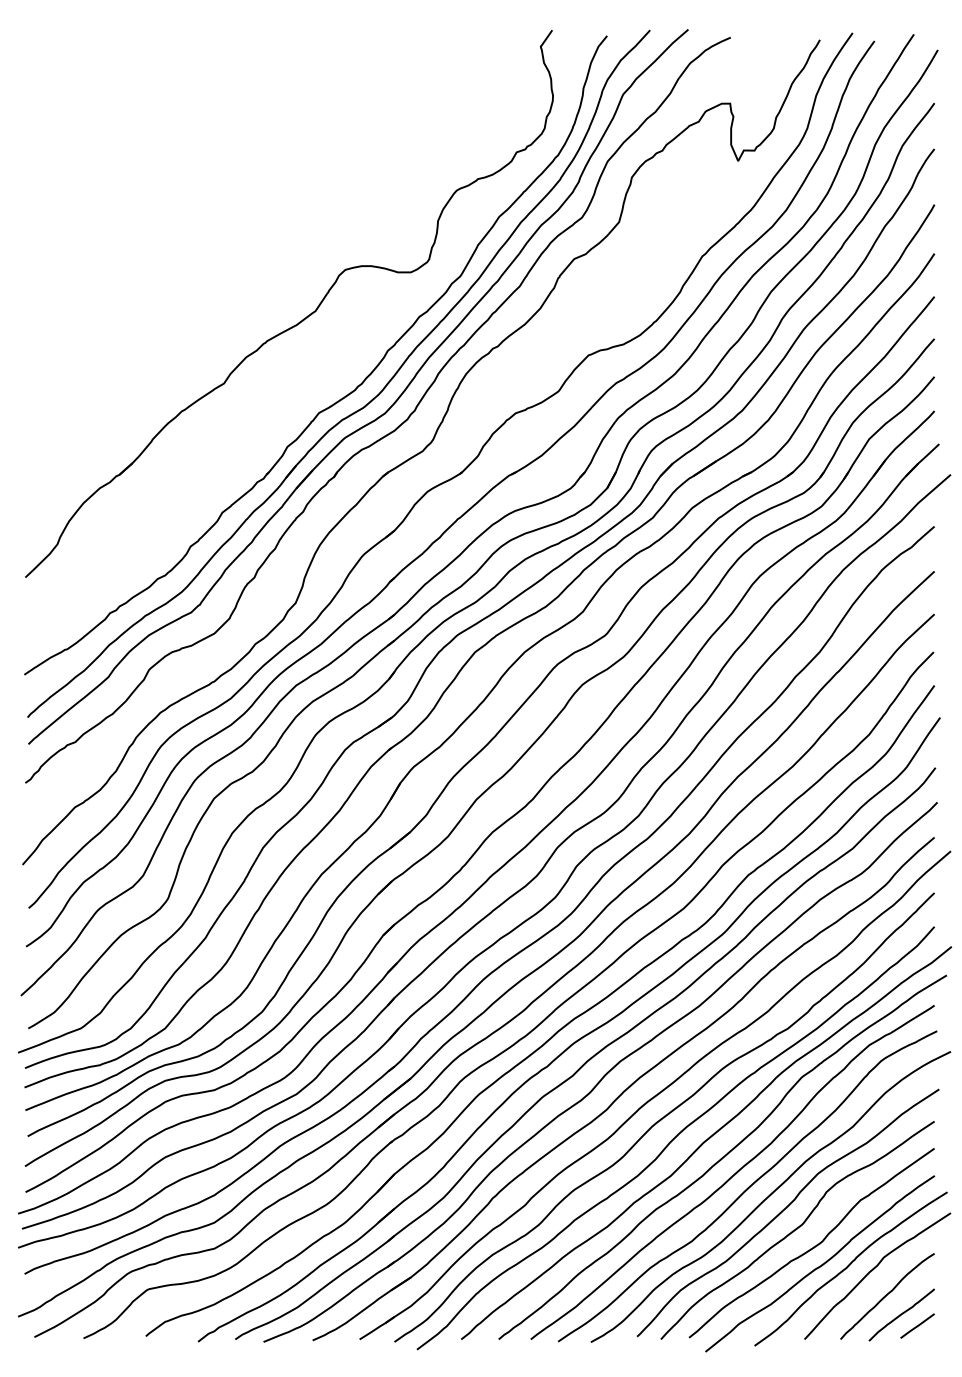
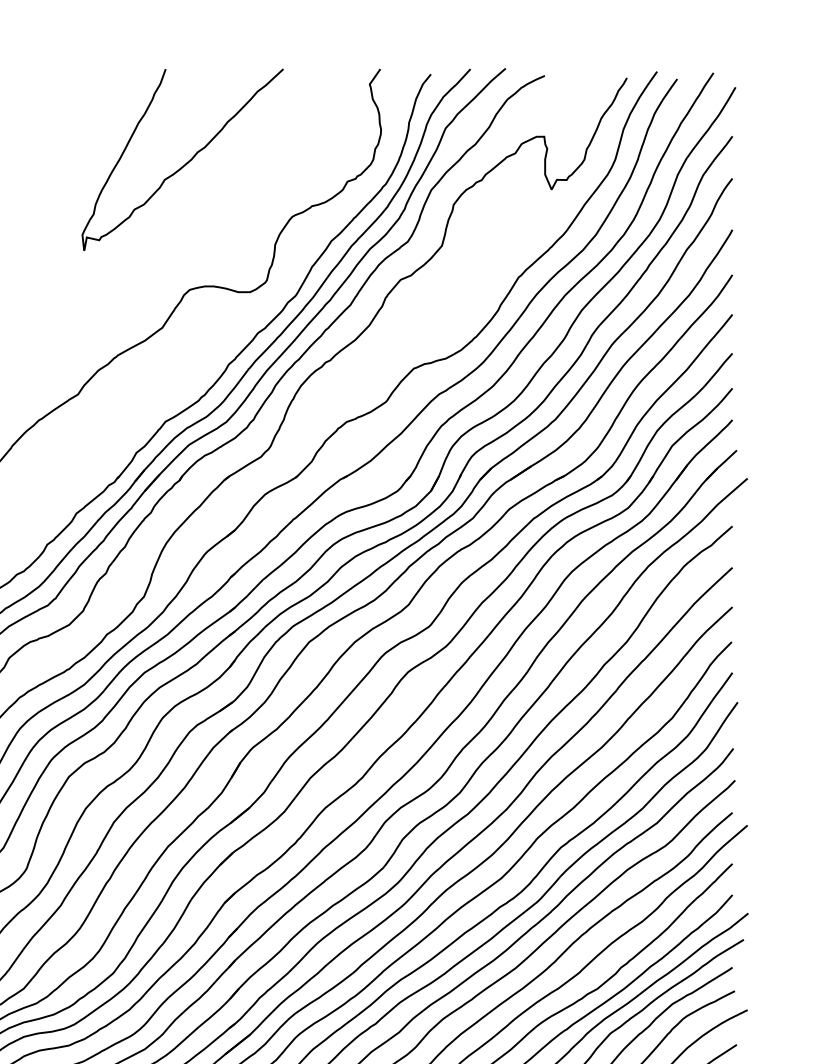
curve: (340, 132) -> (185, 163), added

